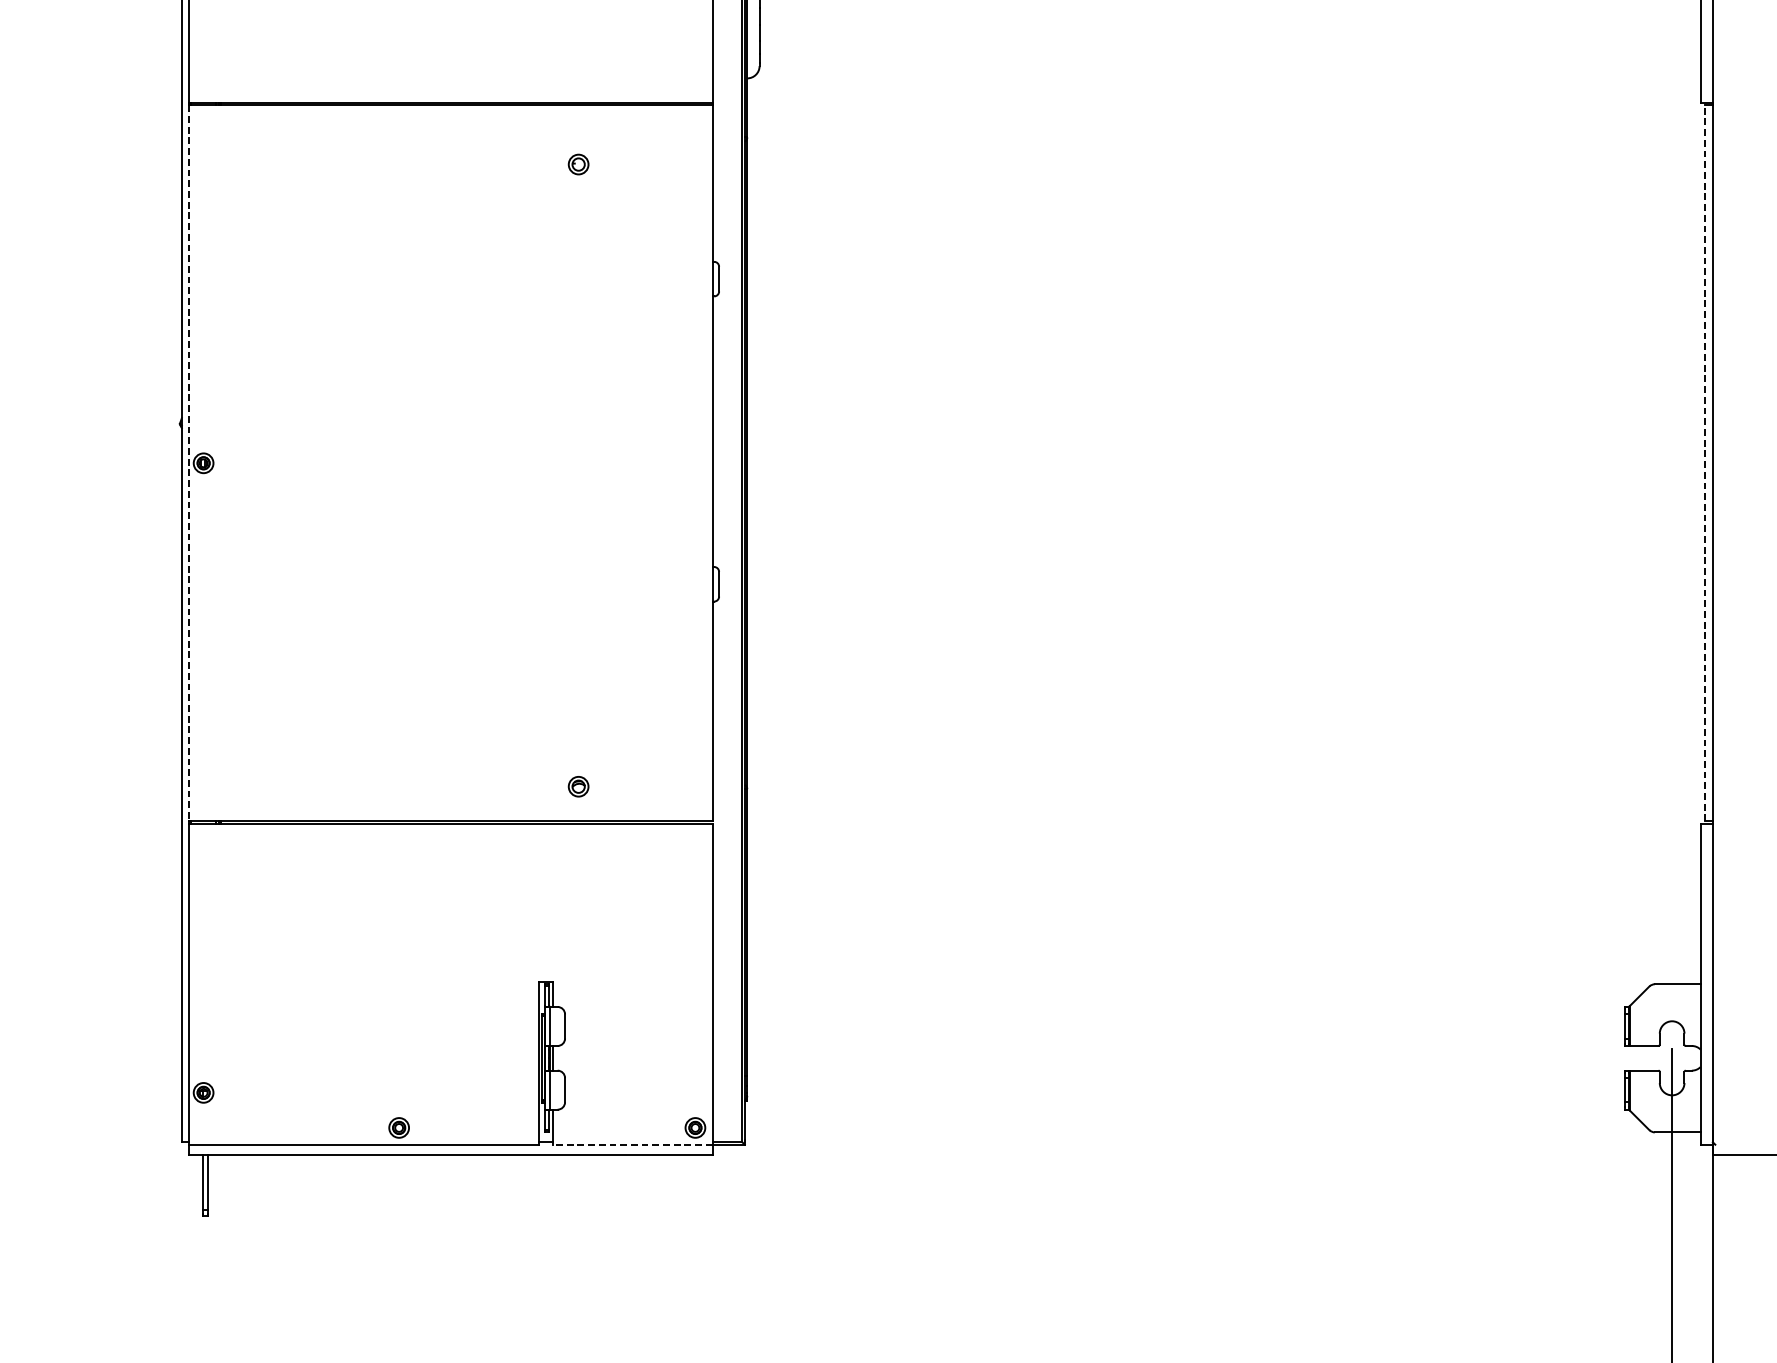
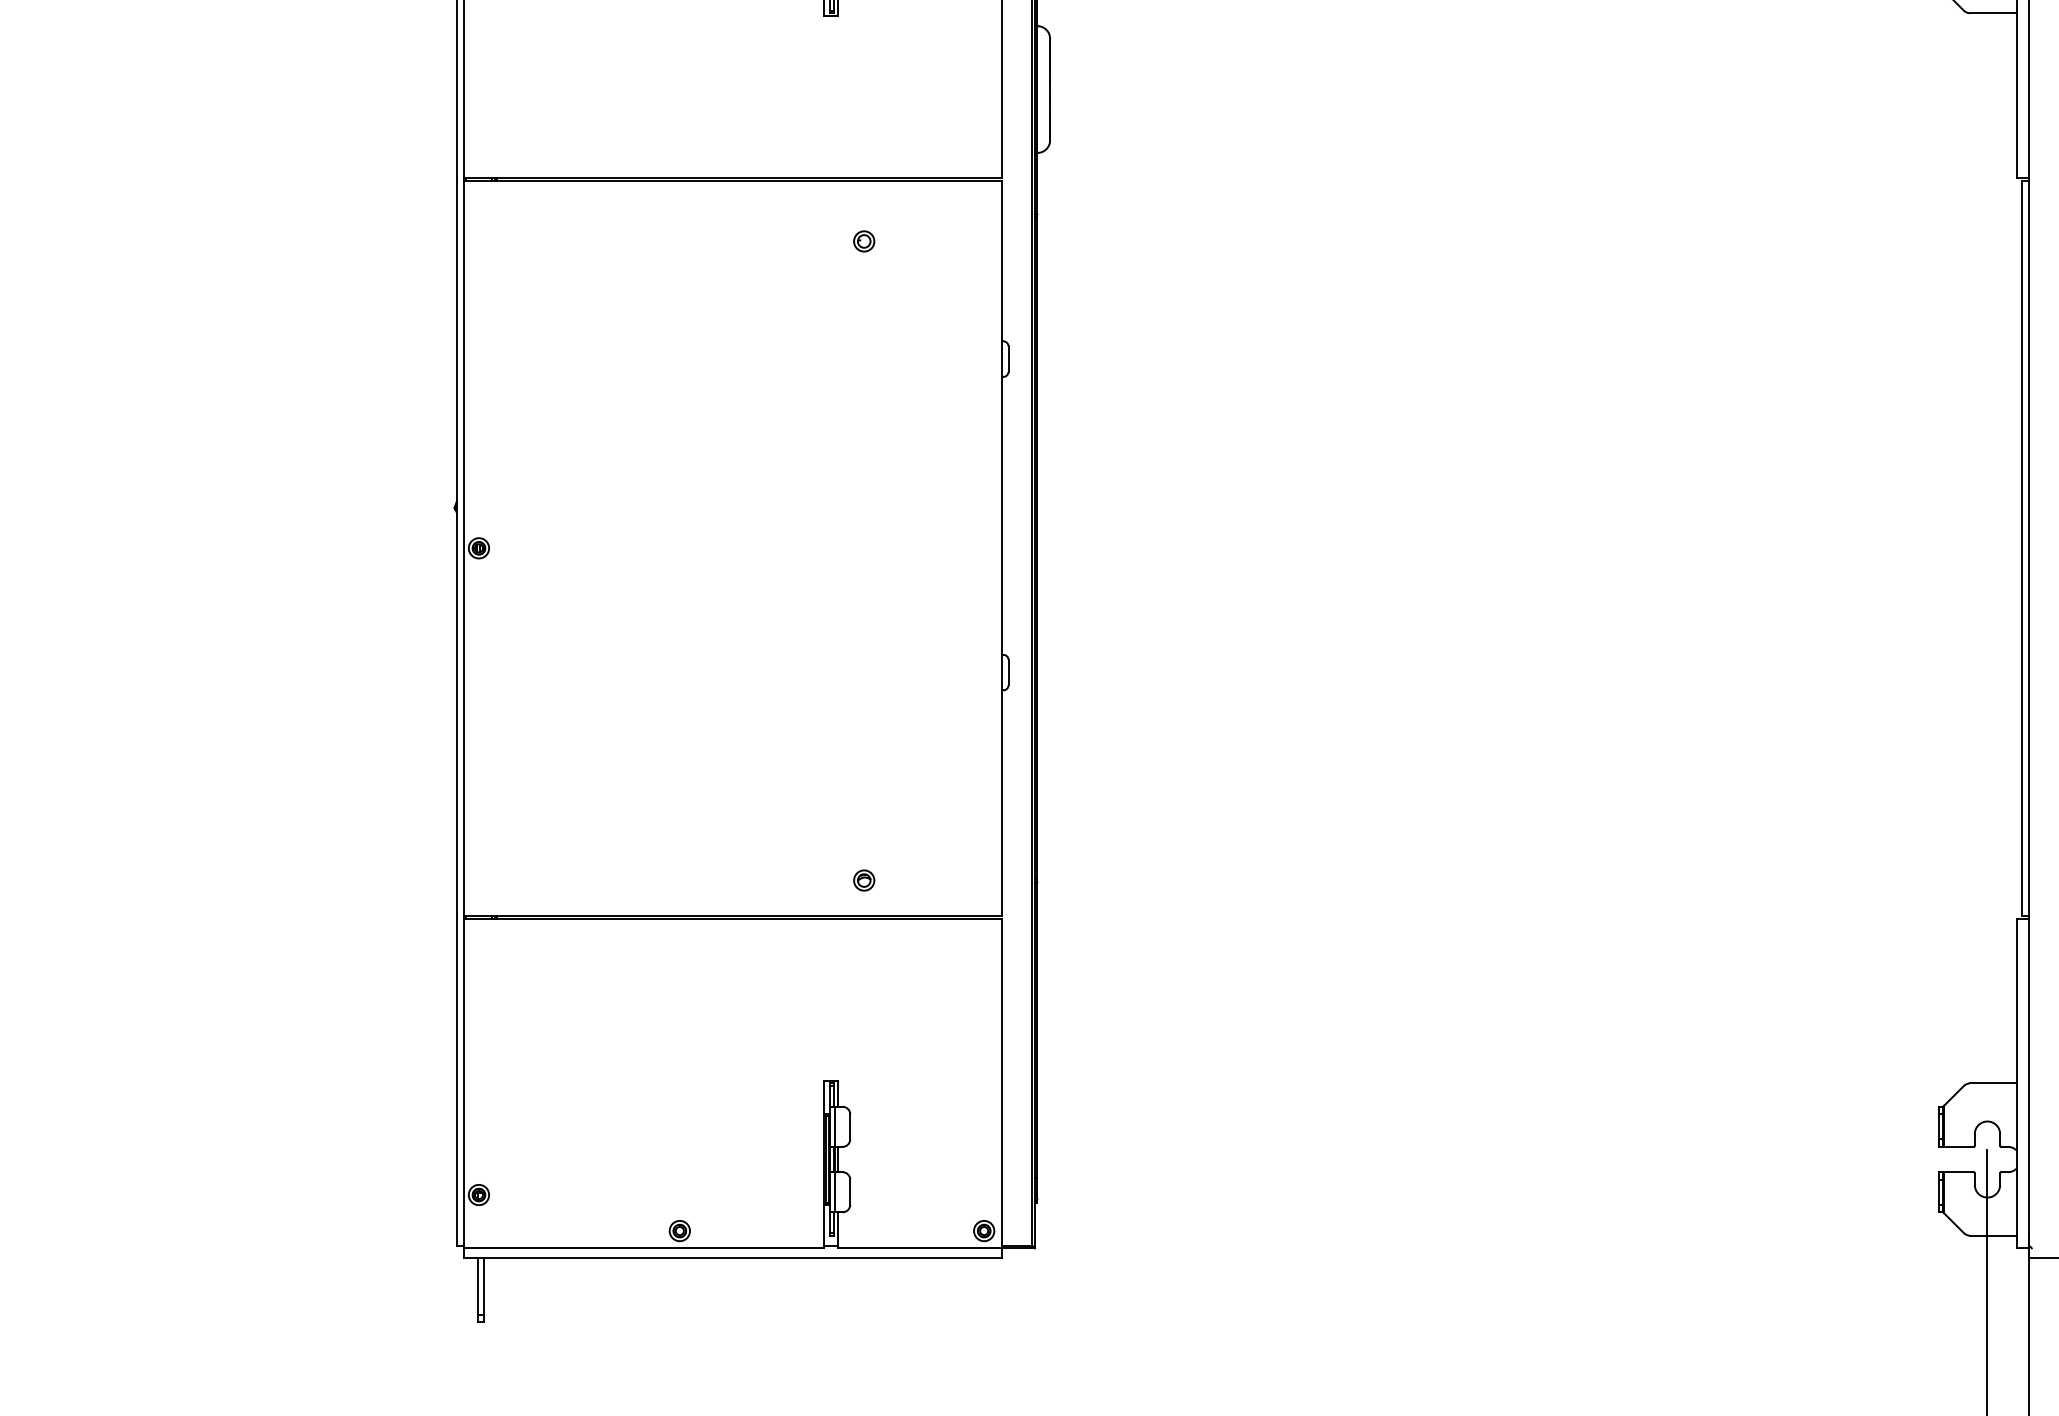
line: (189, 463) -> (464, 548), dashed -> solid
line: (1705, 463) -> (2021, 548), dashed -> solid
line: (632, 1144) -> (919, 1248), dashed -> solid

